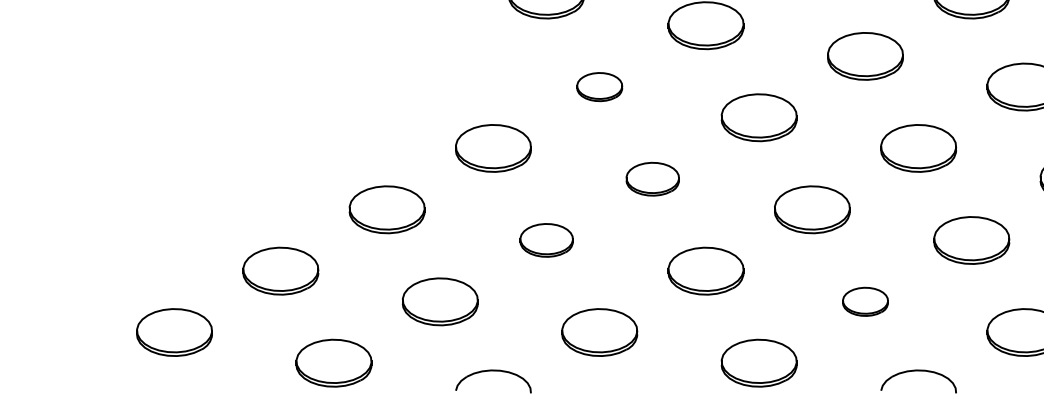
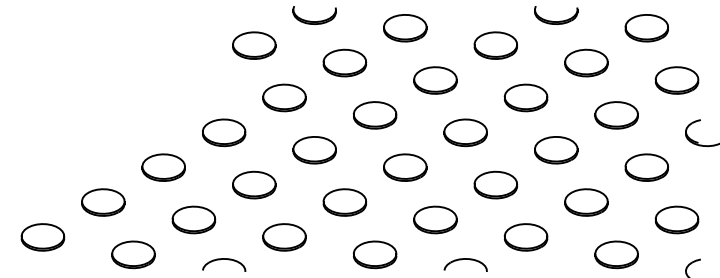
part: (599, 86) -> (284, 97), size x1.67
part: (652, 179) -> (314, 150), size x1.43
part: (546, 239) -> (254, 184), size x1.43
part: (865, 300) -> (435, 219), size x1.67

